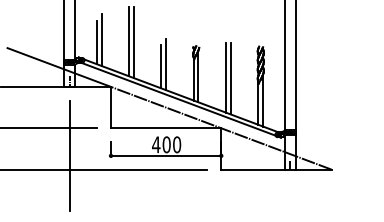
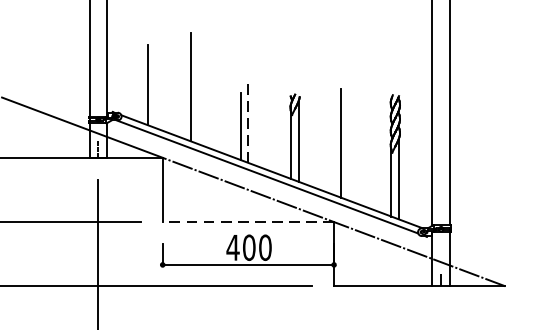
line: (96, 42) -> (140, 88), removed
line: (133, 42) -> (197, 88), removed
line: (166, 64) -> (248, 123), solid -> dashed
line: (230, 78) -> (348, 144), removed
line: (165, 128) -> (247, 222), solid -> dashed

